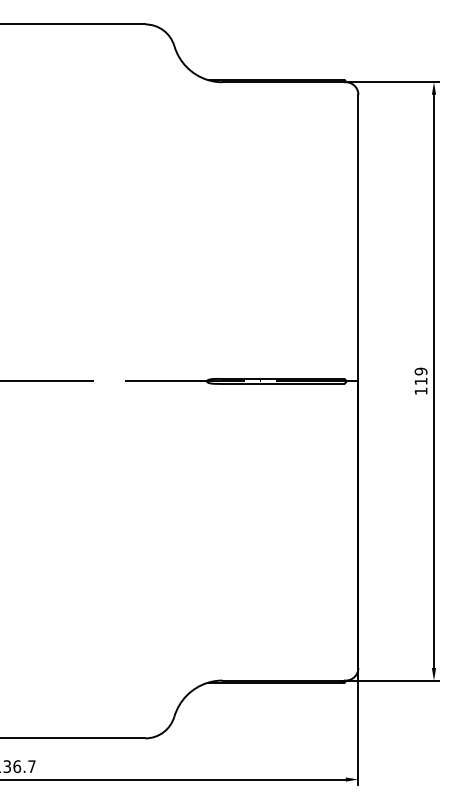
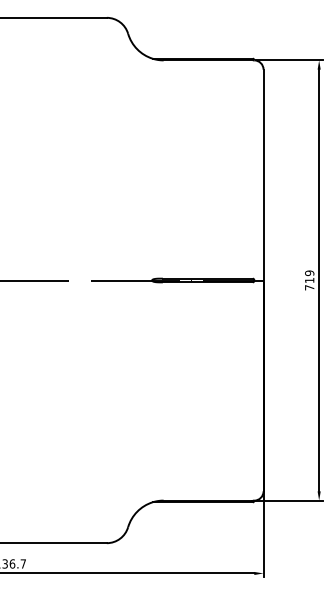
text: (420, 390) -> (309, 287), 119 -> 719

